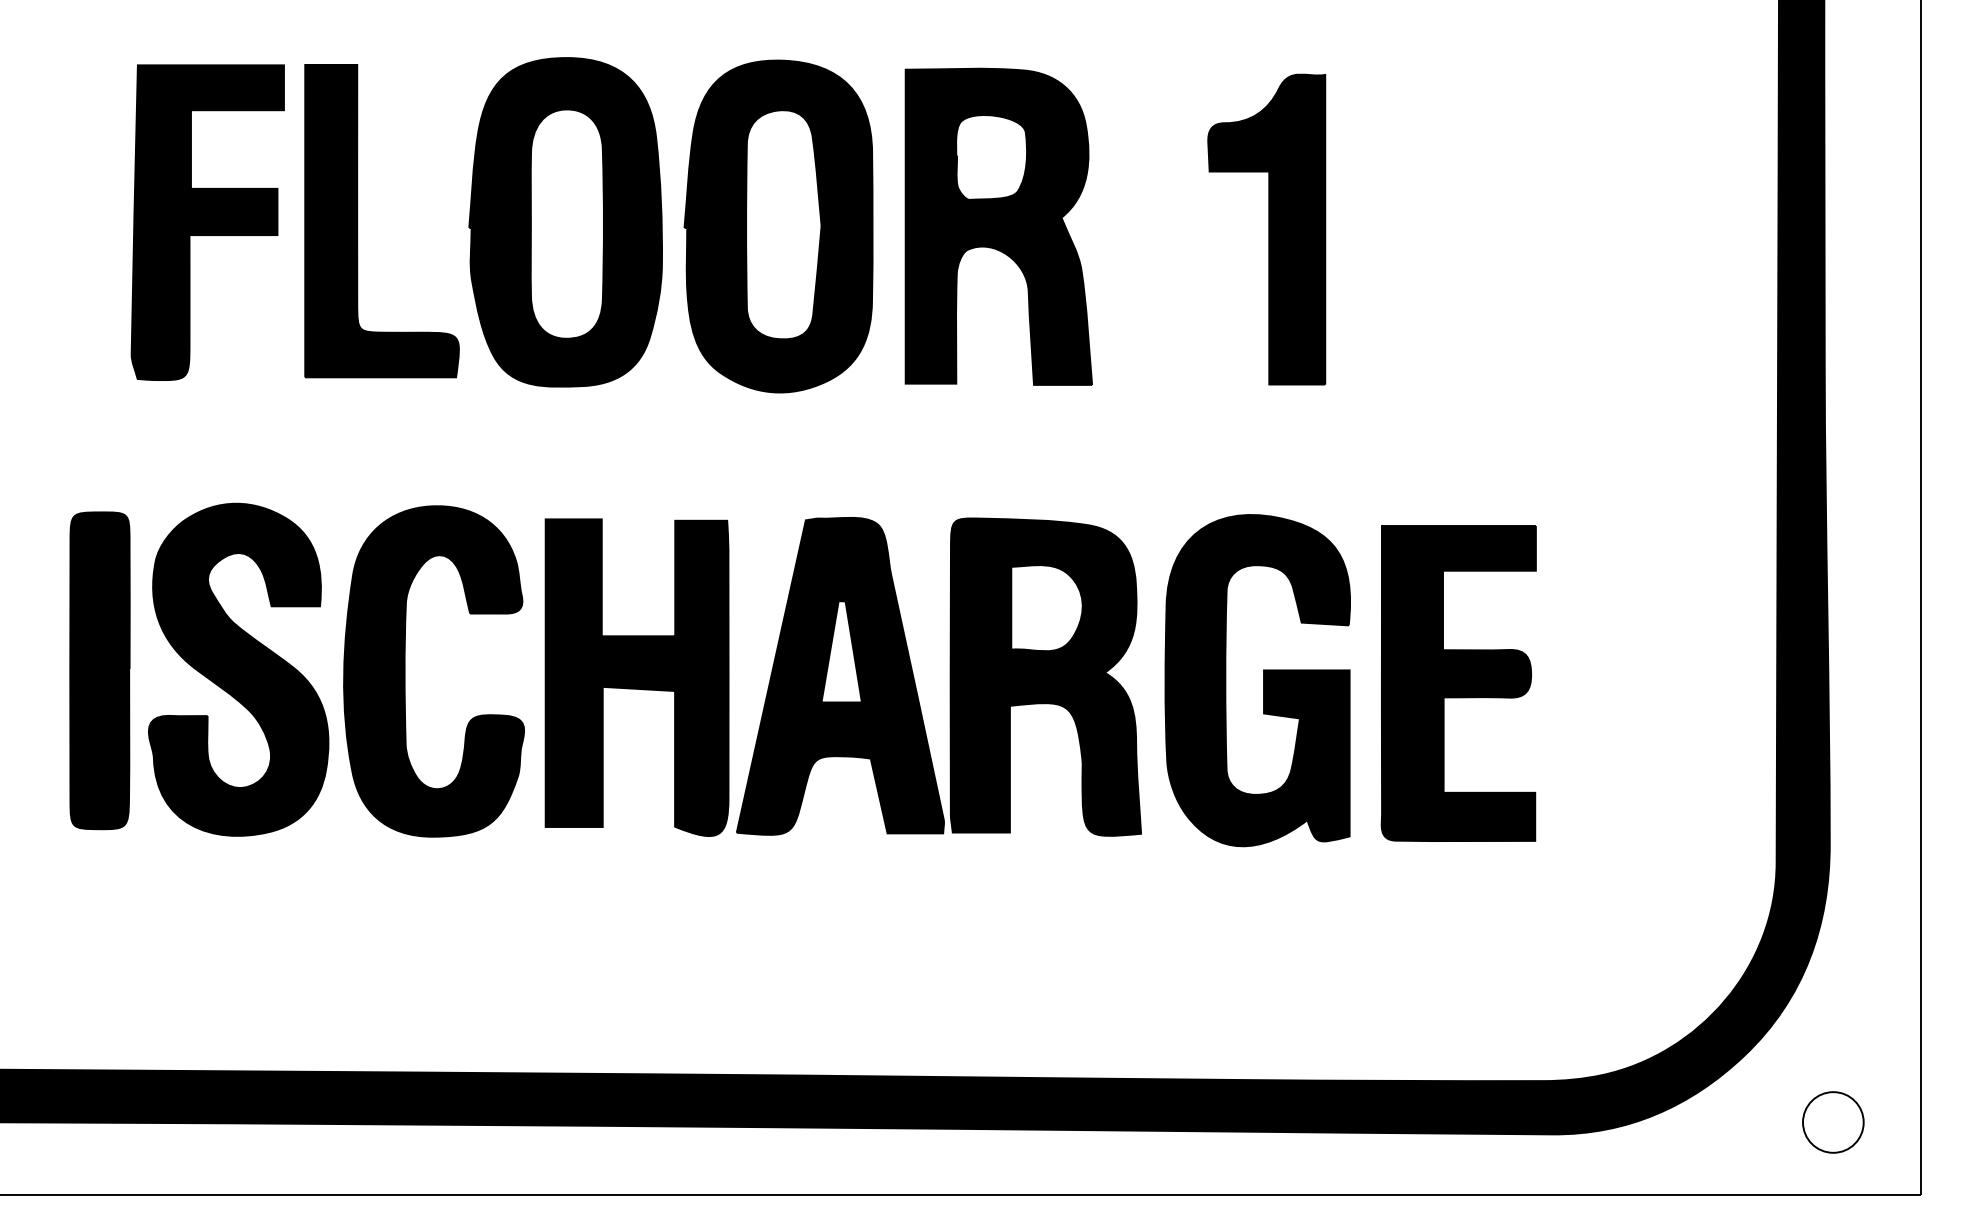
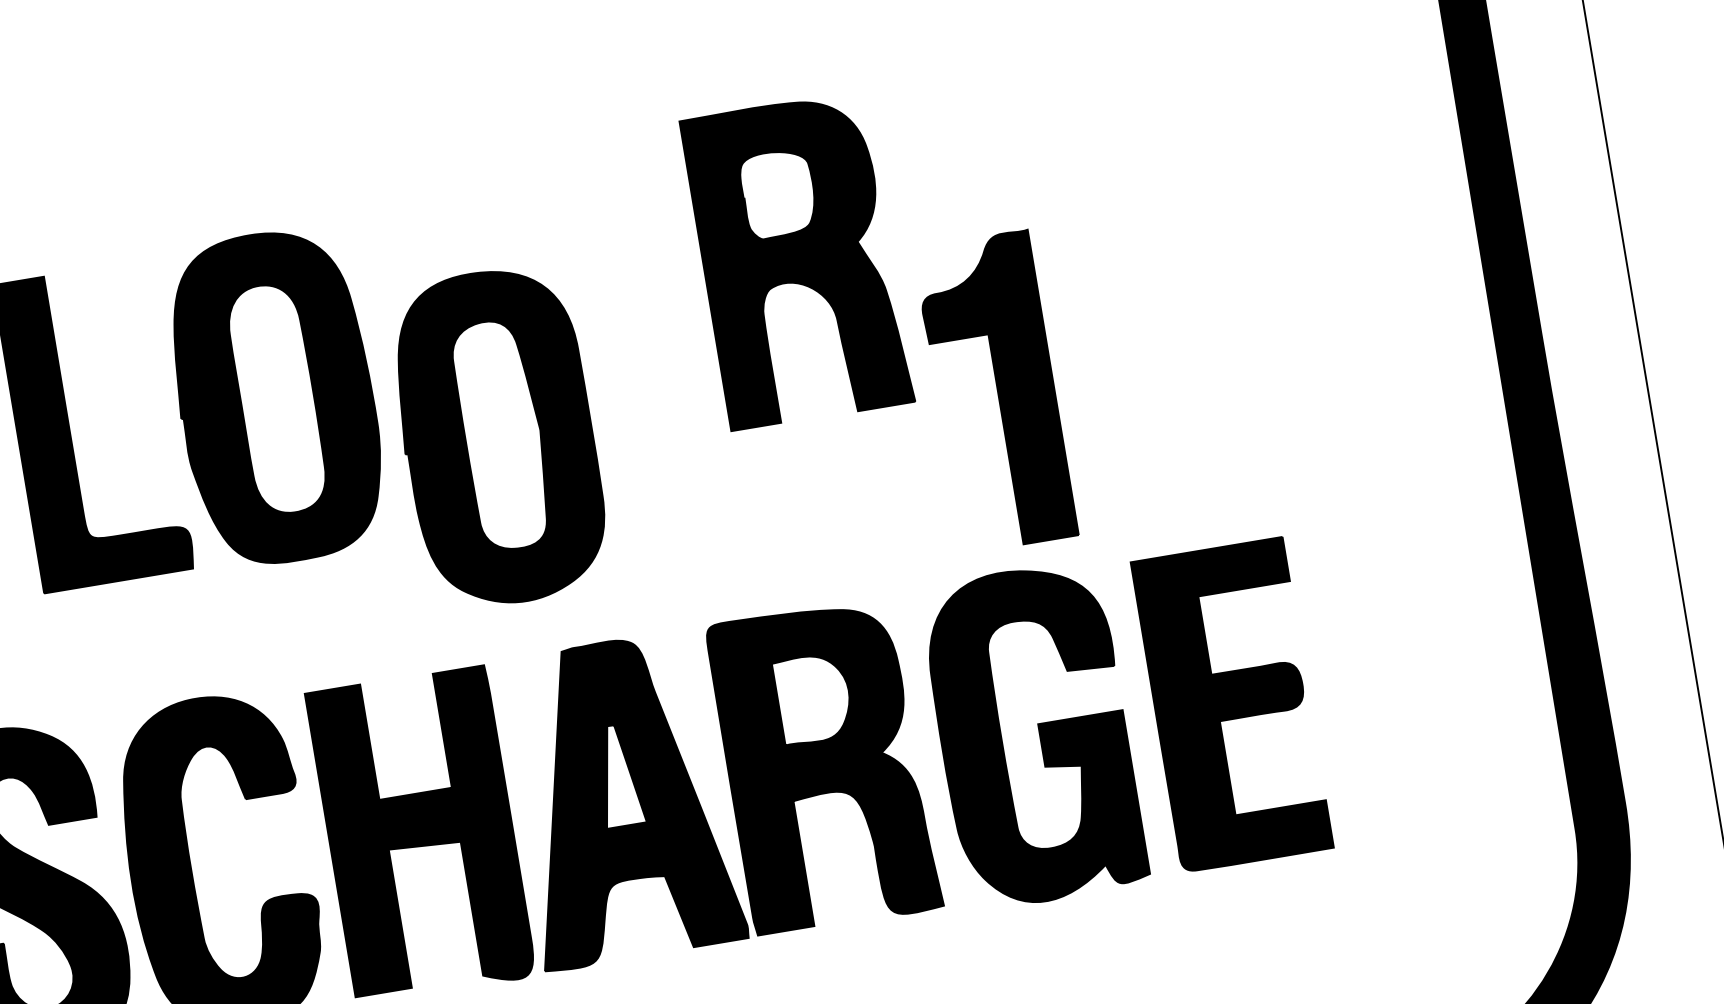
part: (778, 226) -> (497, 437), moved
part: (998, 226) -> (796, 260), moved
part: (1266, 229) -> (995, 391), moved

